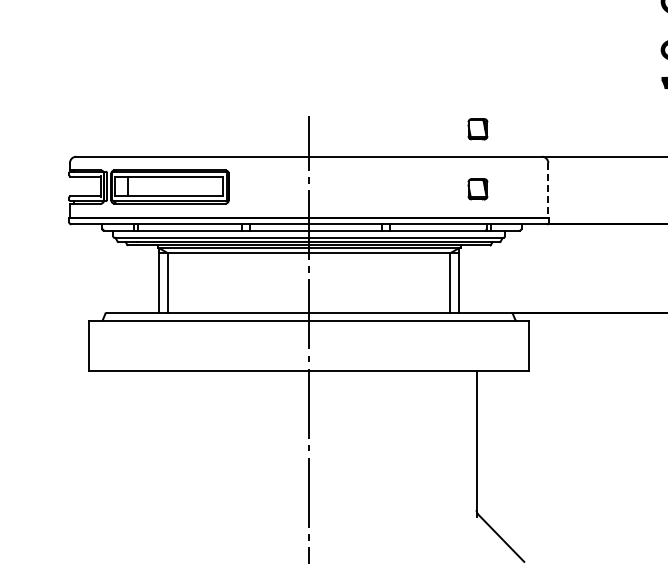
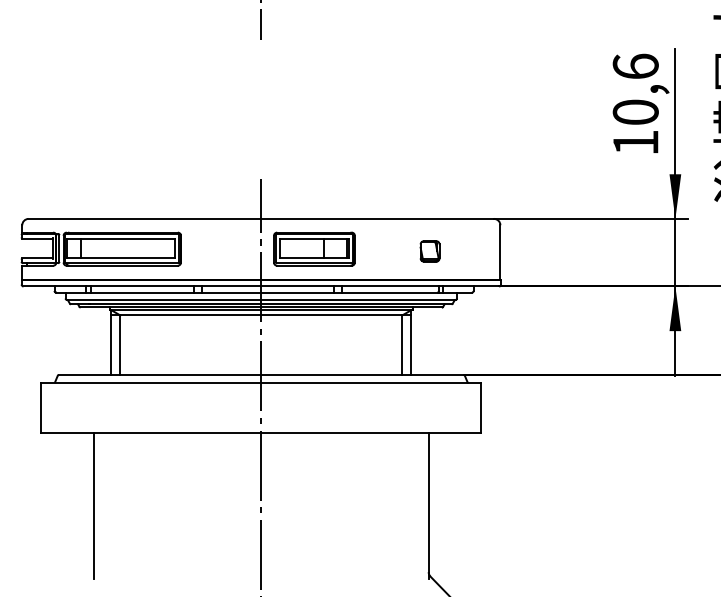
part: (477, 129) -> (429, 191), removed
part: (362, 186) -> (314, 248), added
line: (548, 191) -> (500, 253), dashed -> solid
line: (141, 444) -> (93, 506), added

